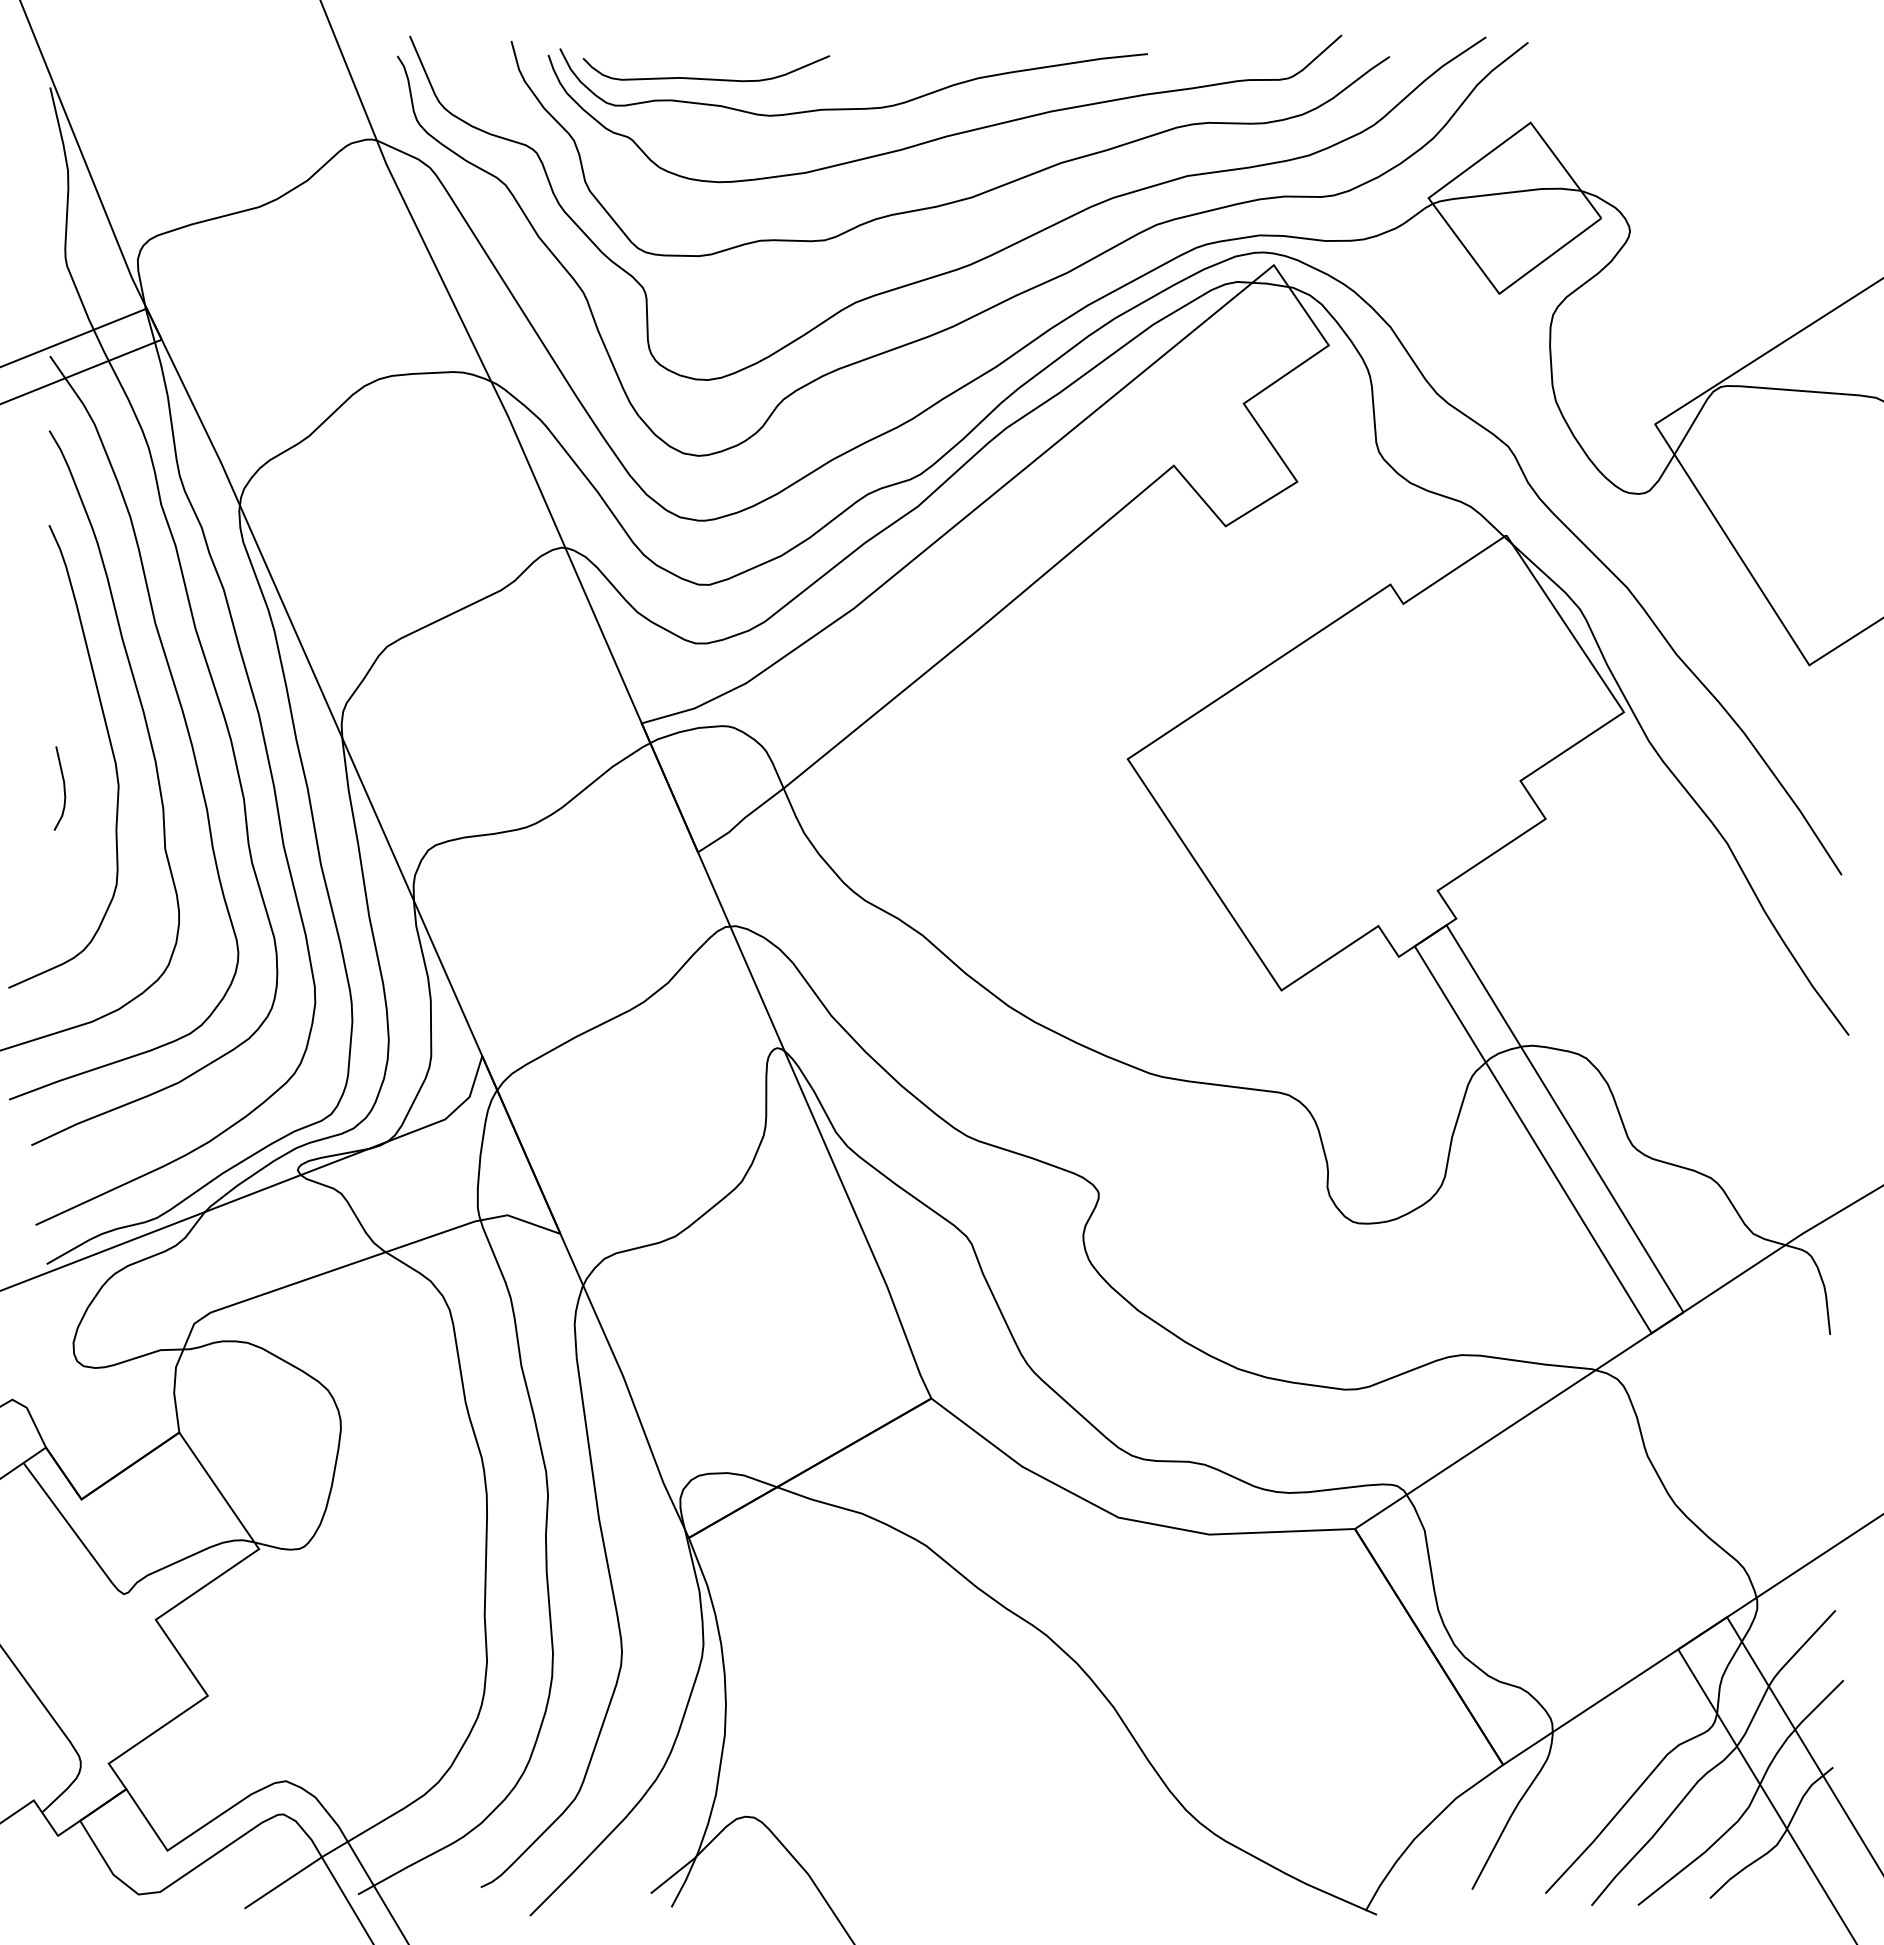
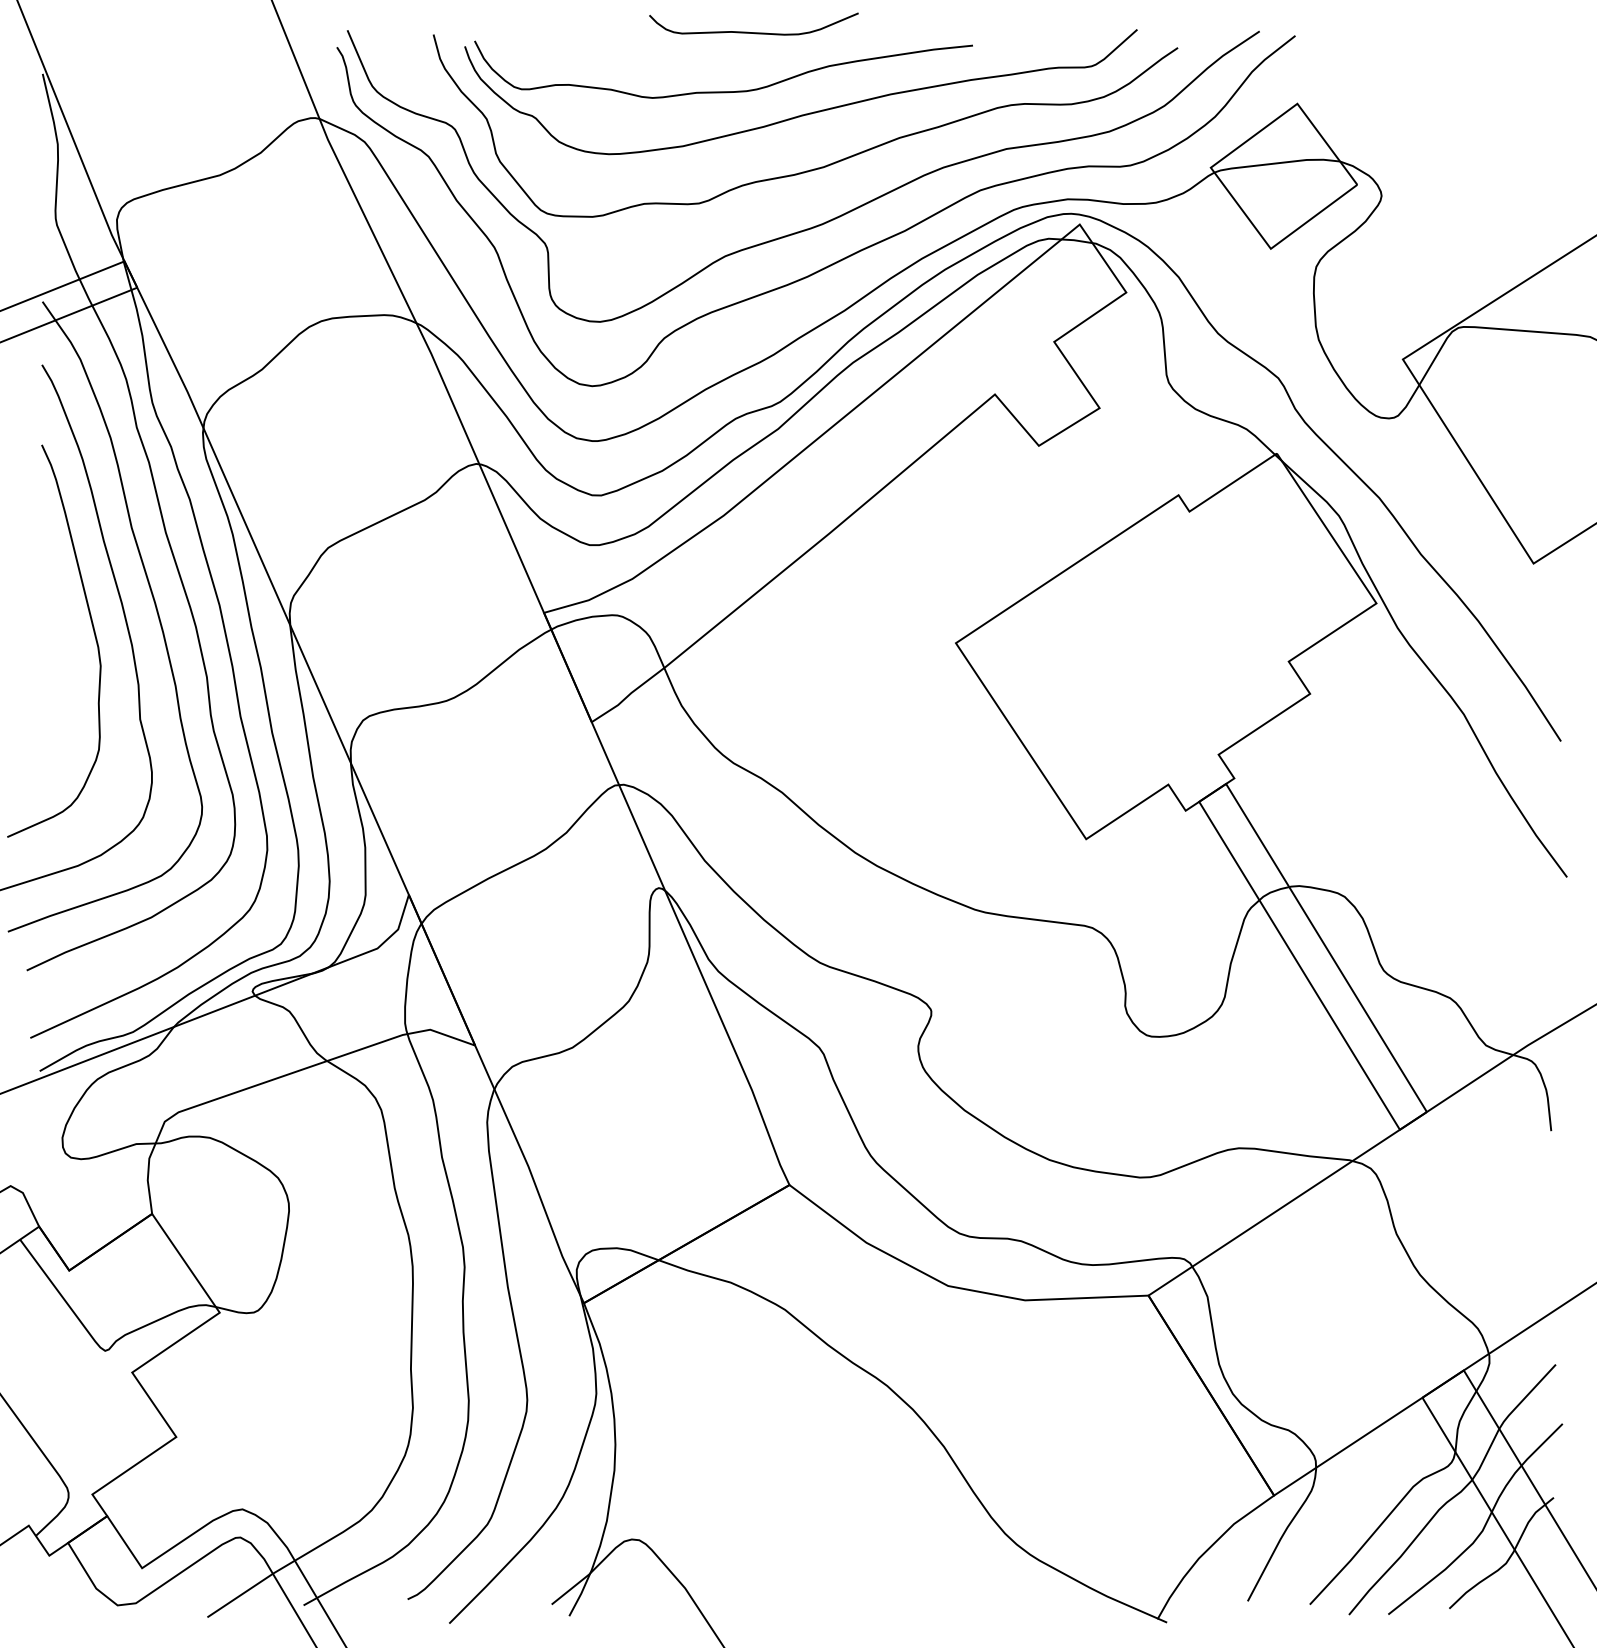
curve: (706, 78) -> (754, 32), moved
curve: (63, 788) -> (53, 668), removed

